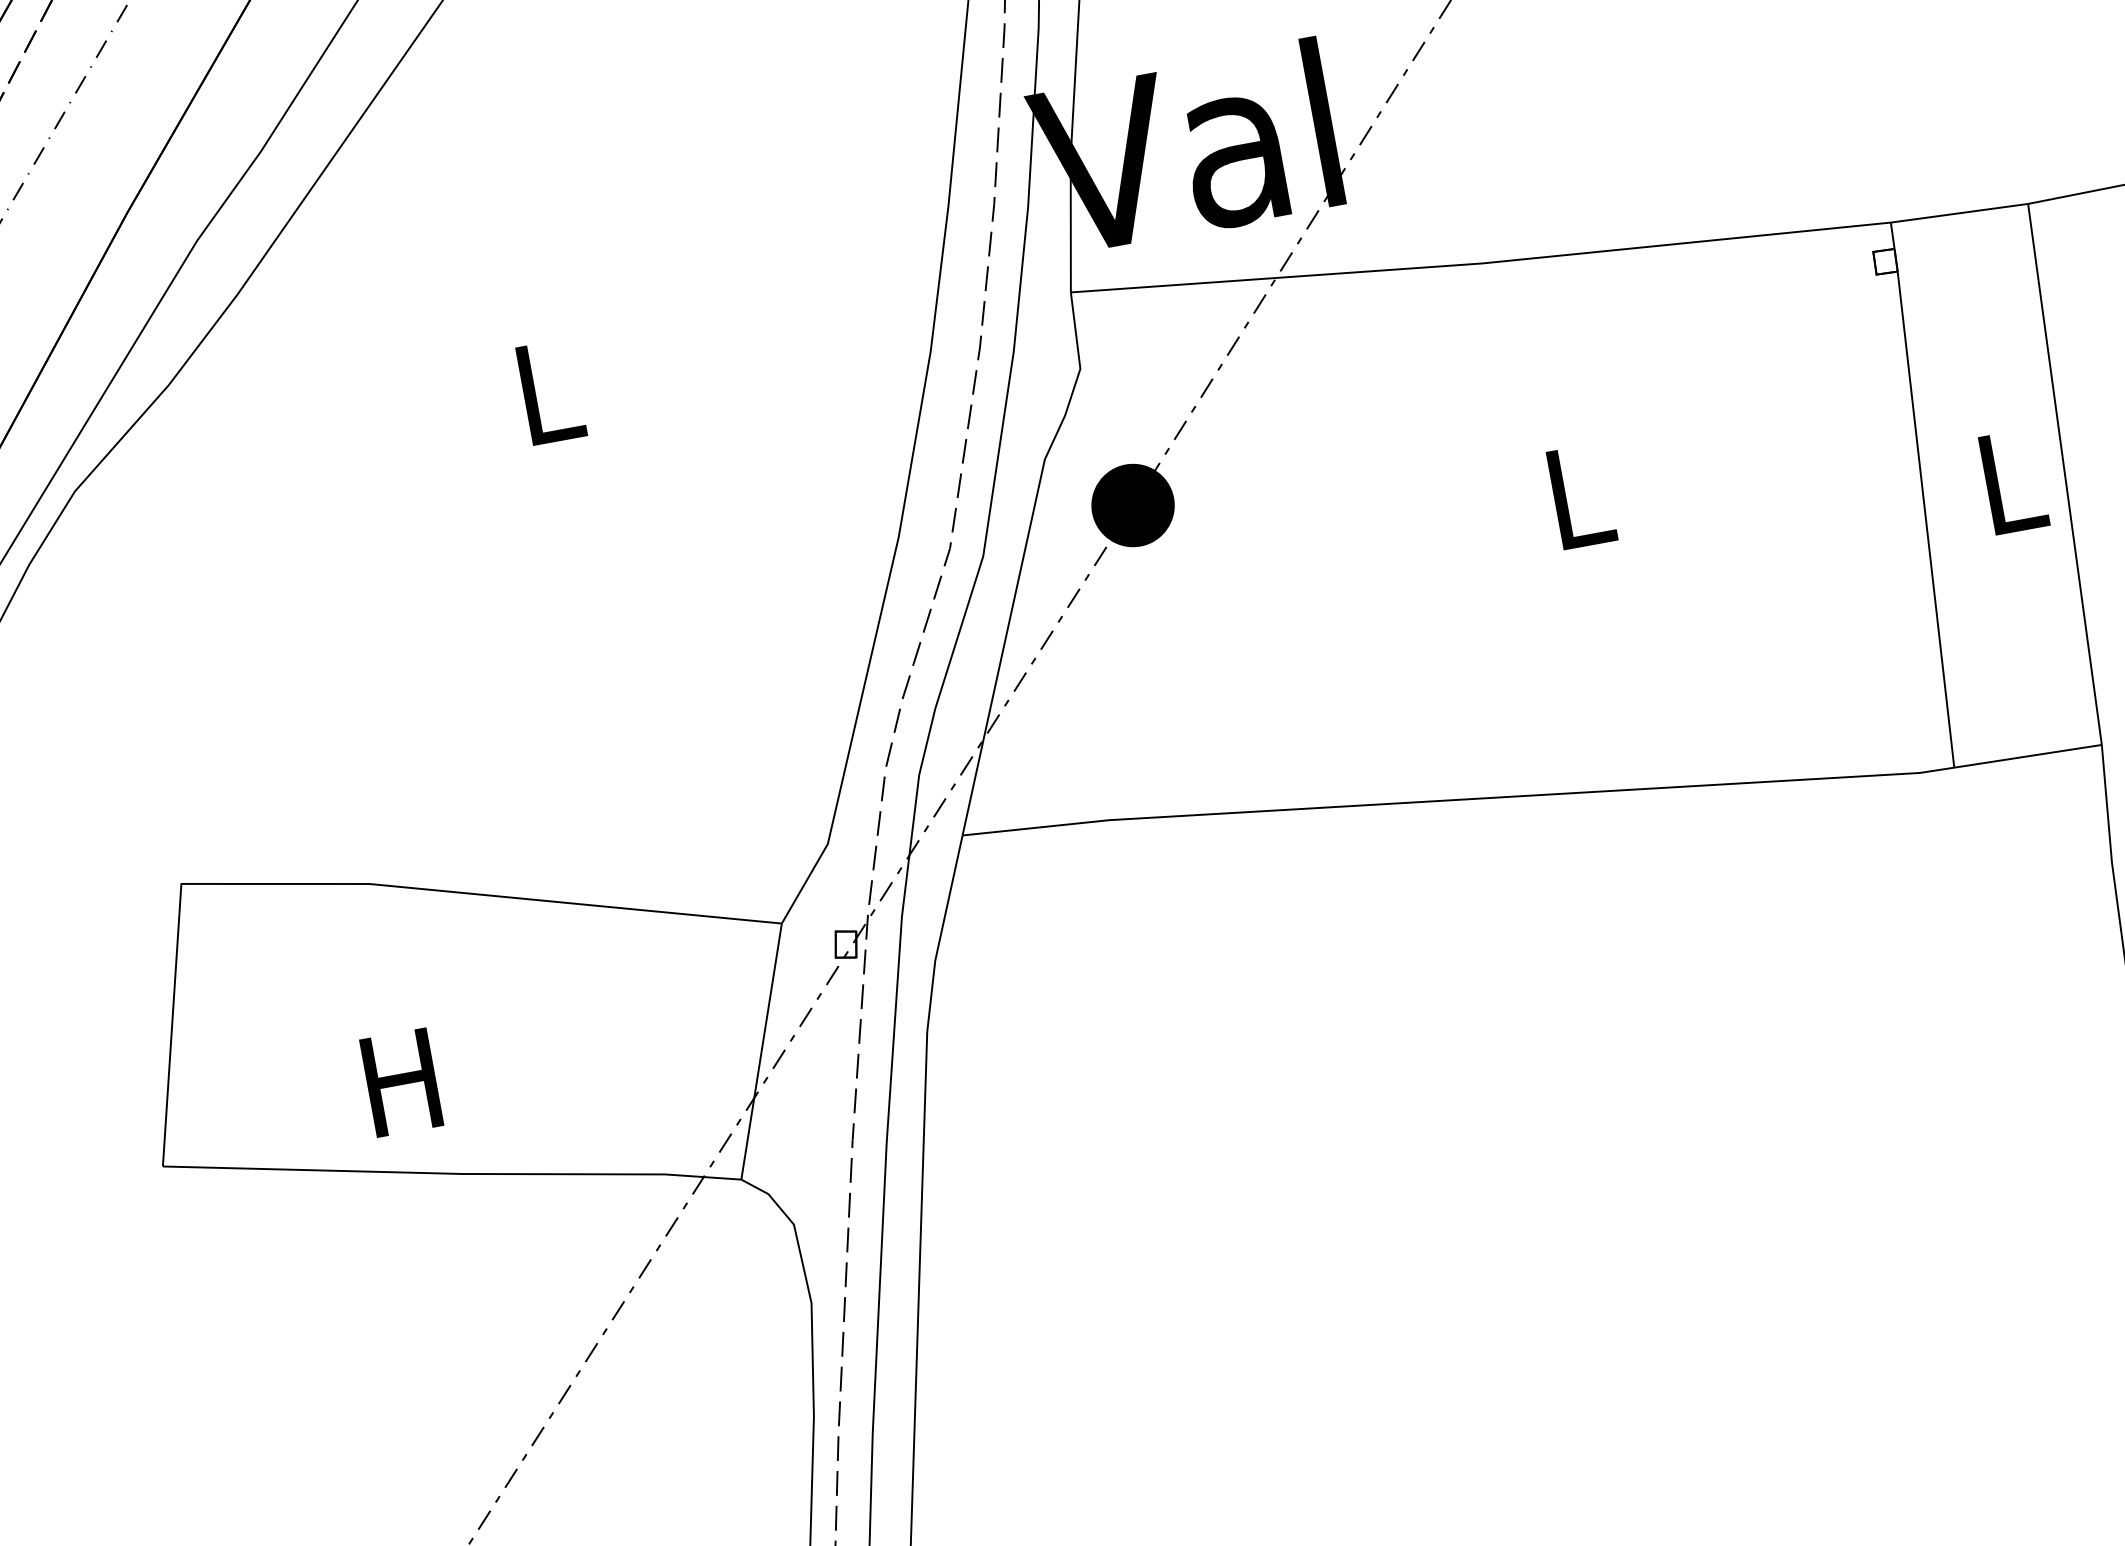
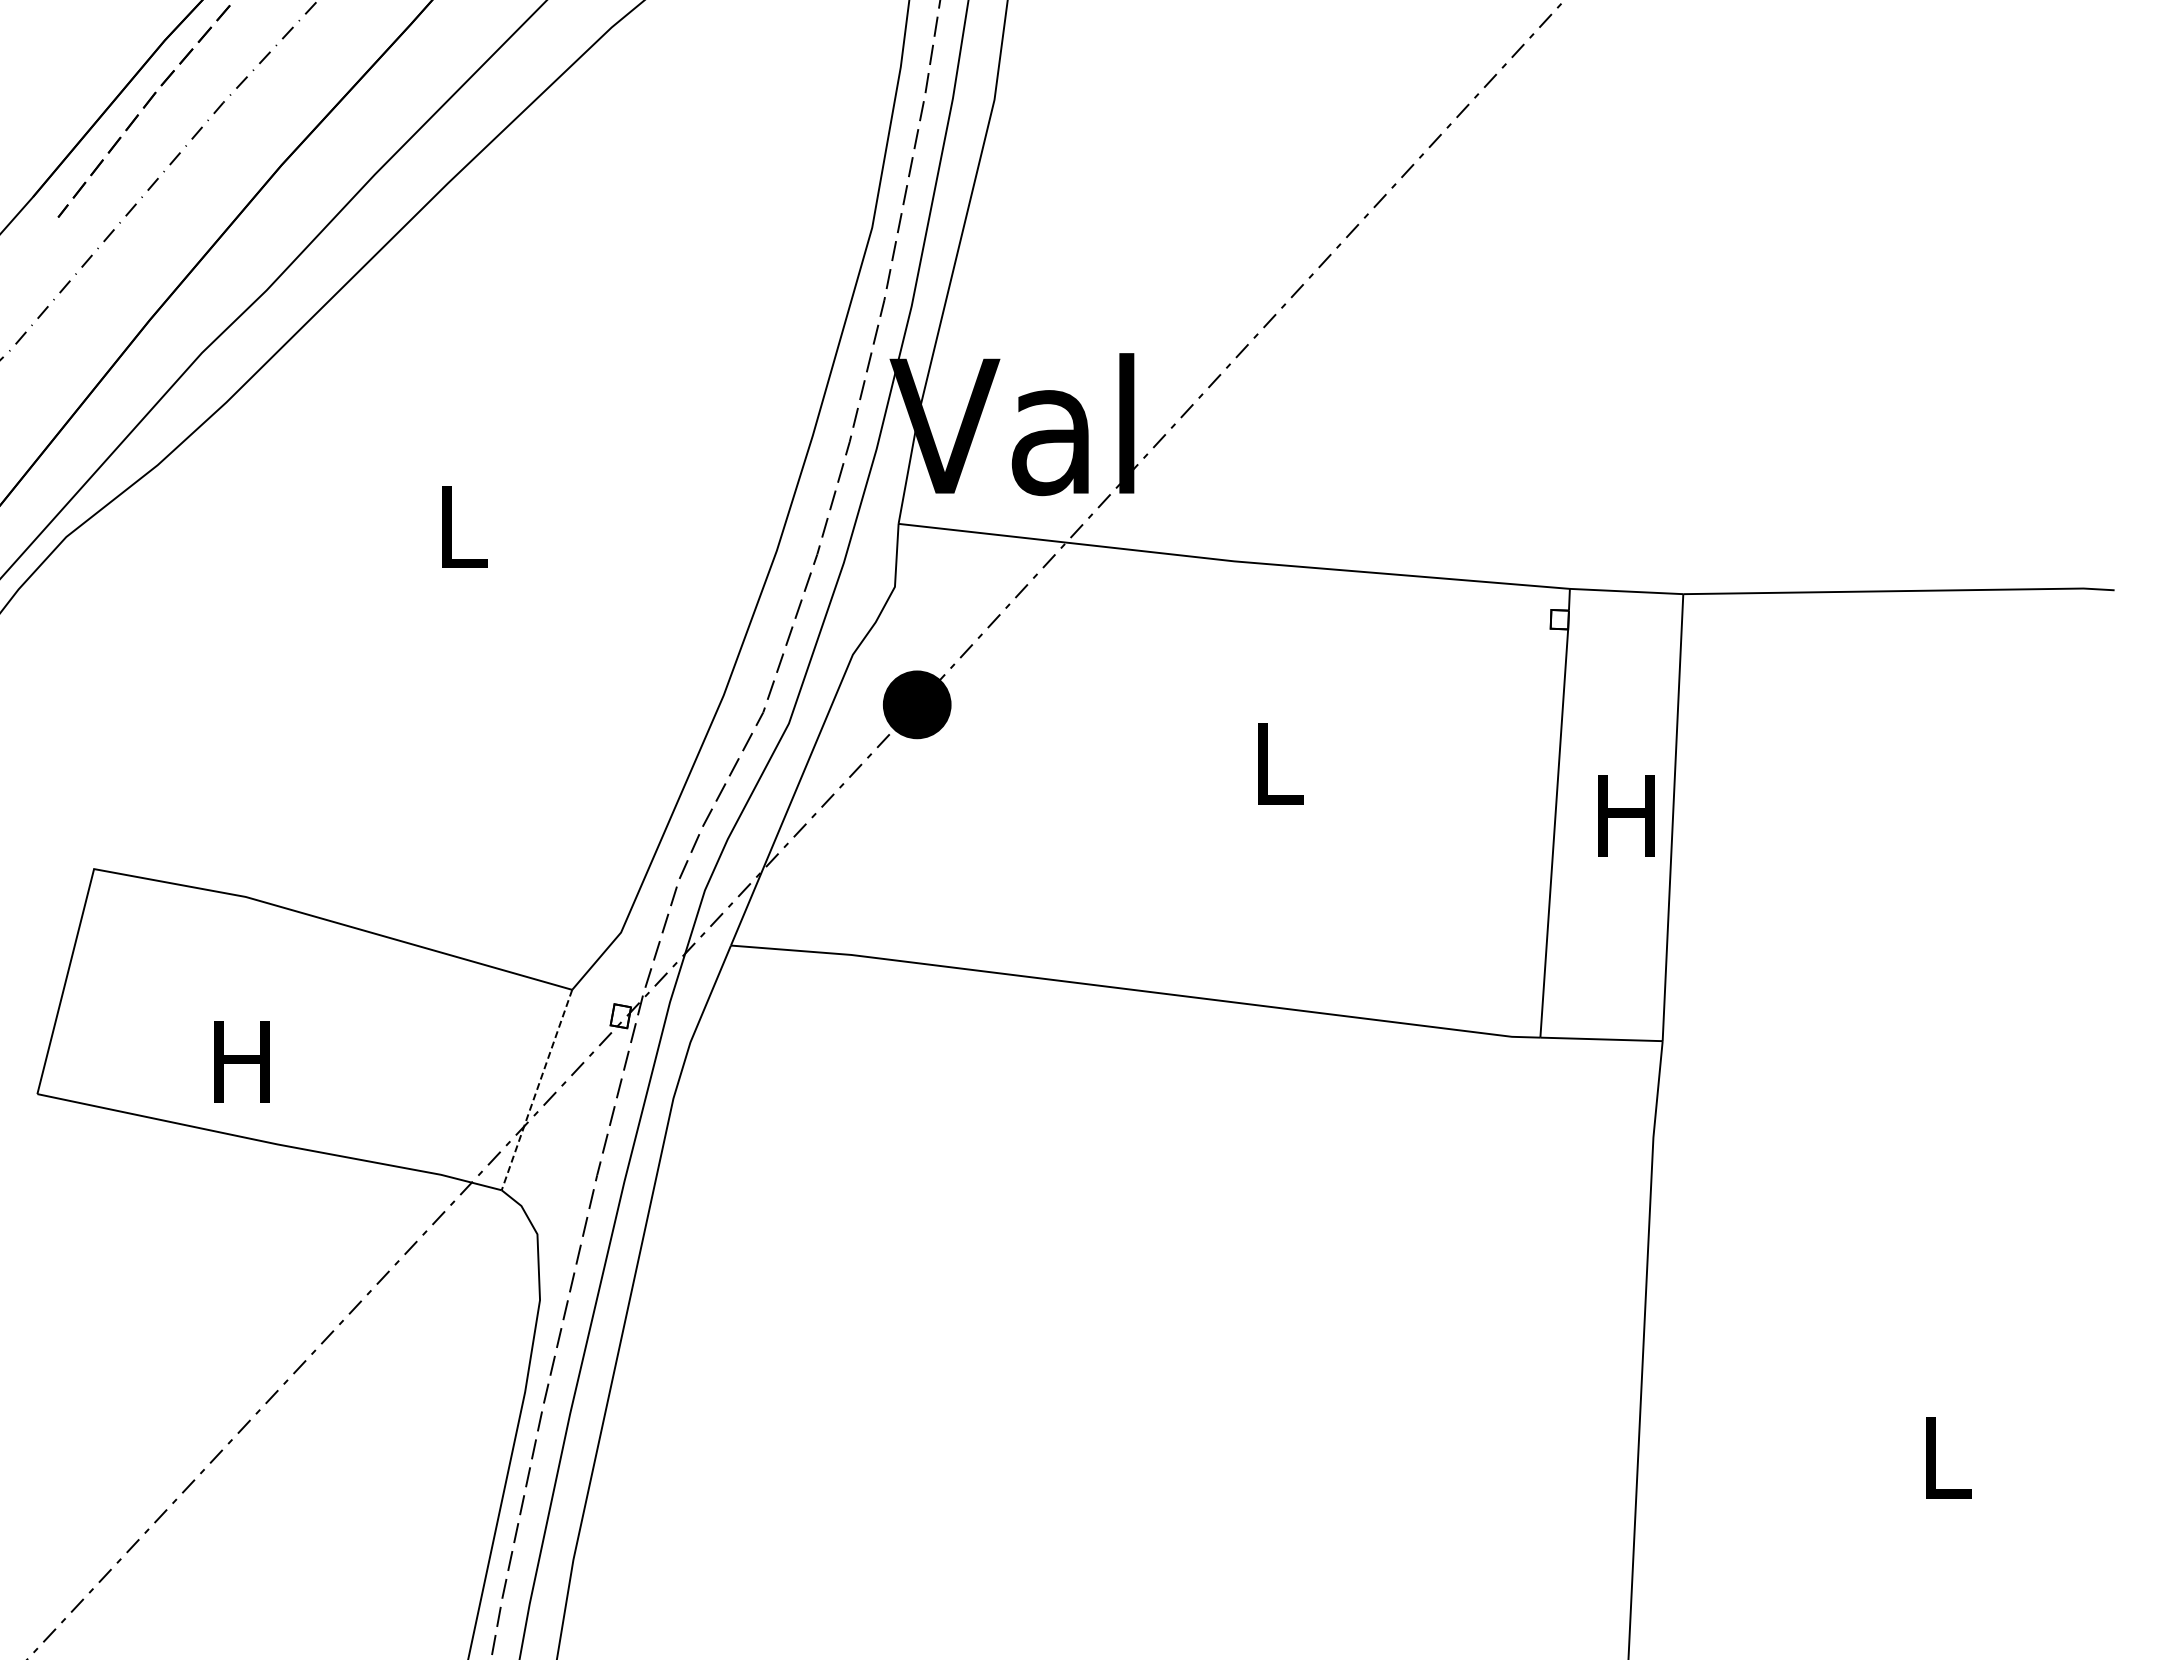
text: (2008, 482) -> (1626, 815), L -> H
line: (761, 1052) -> (536, 1090), solid -> dashed

